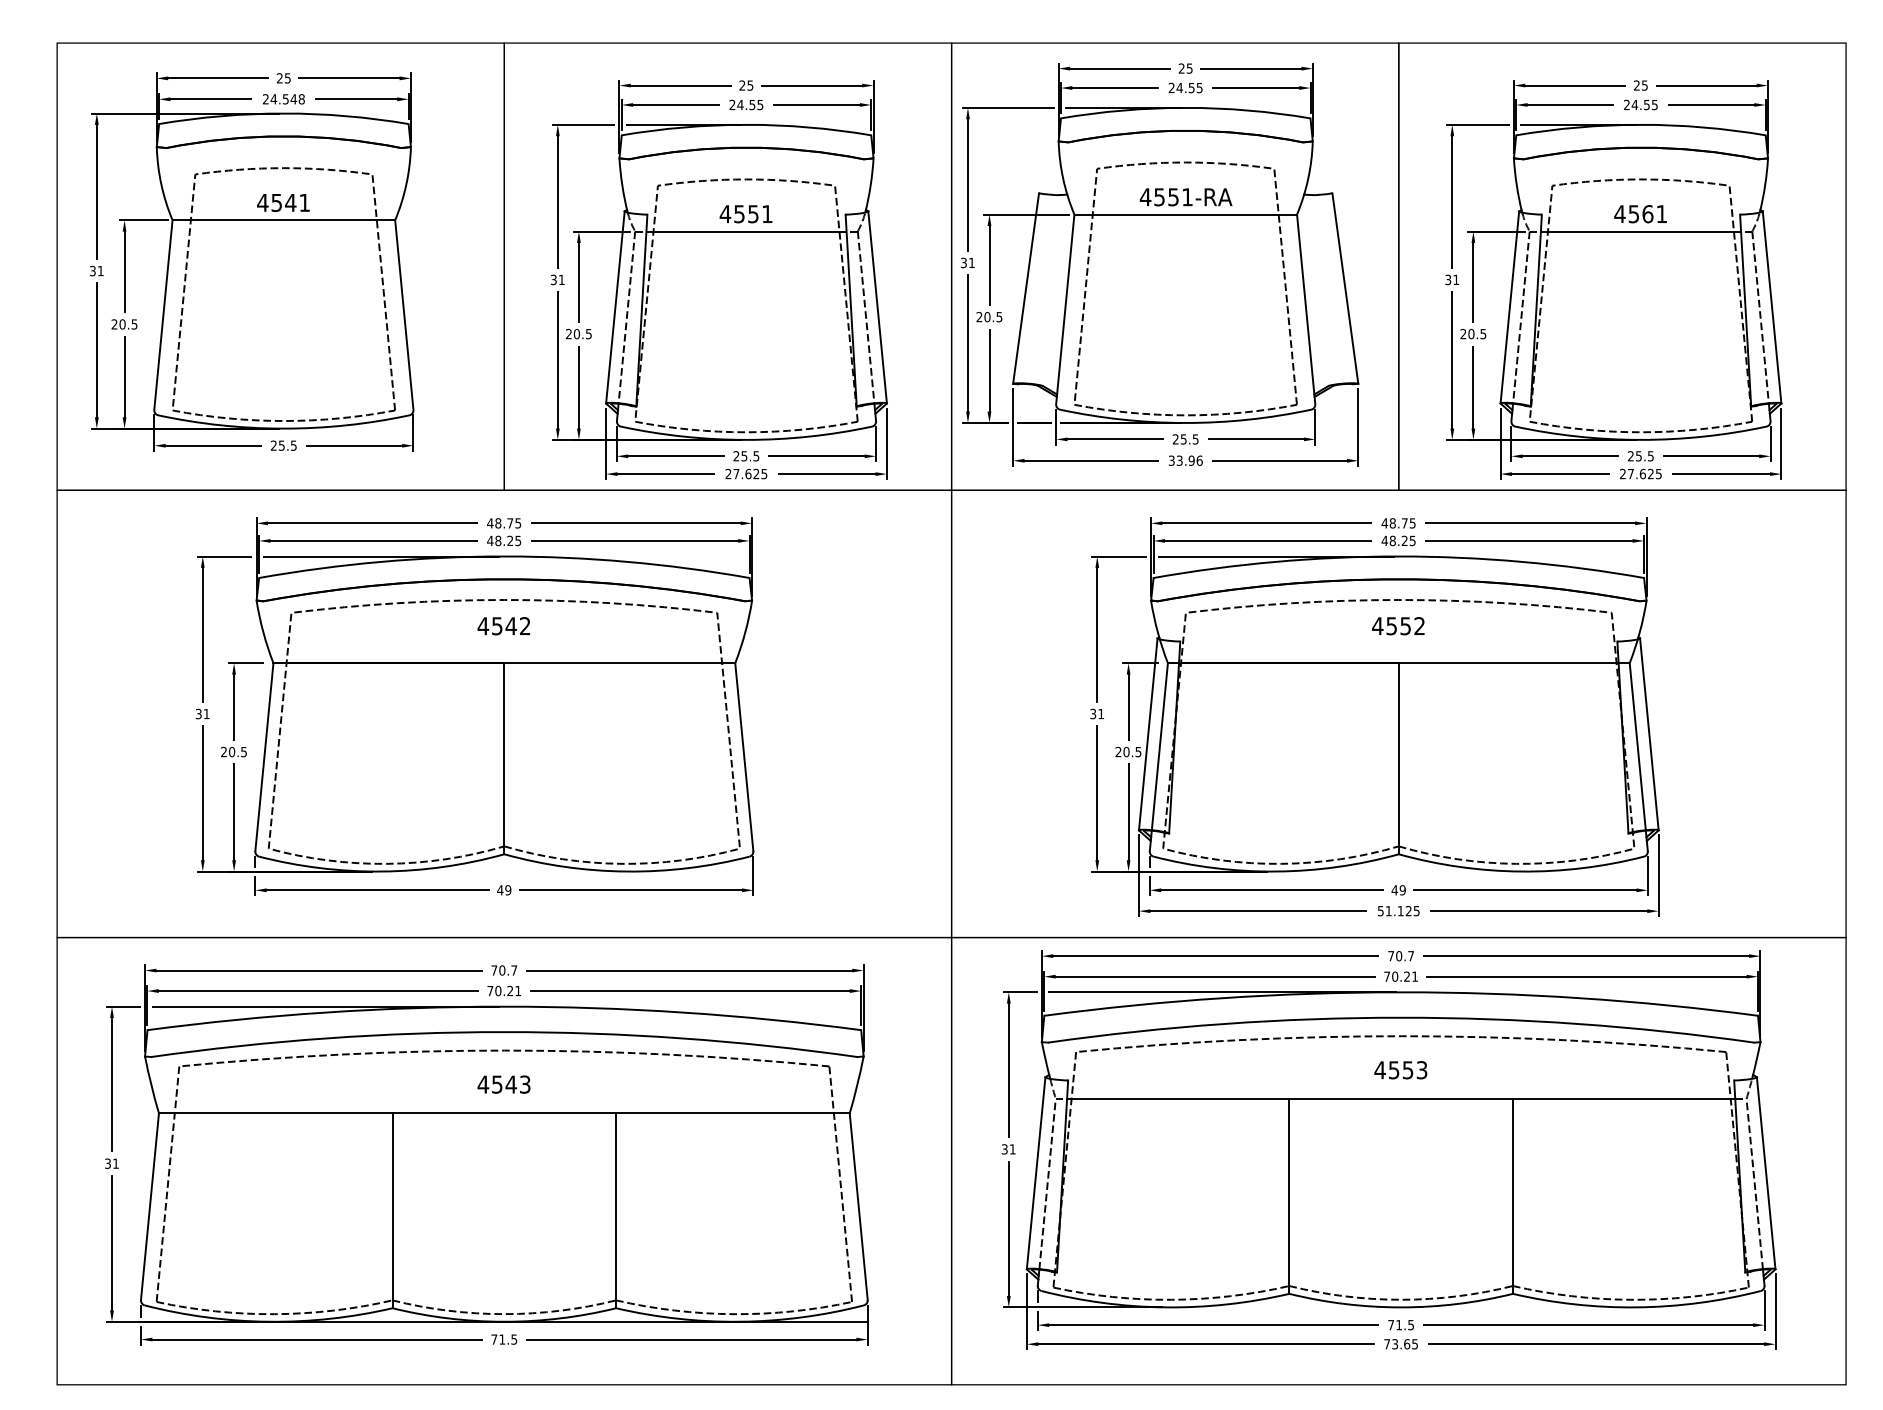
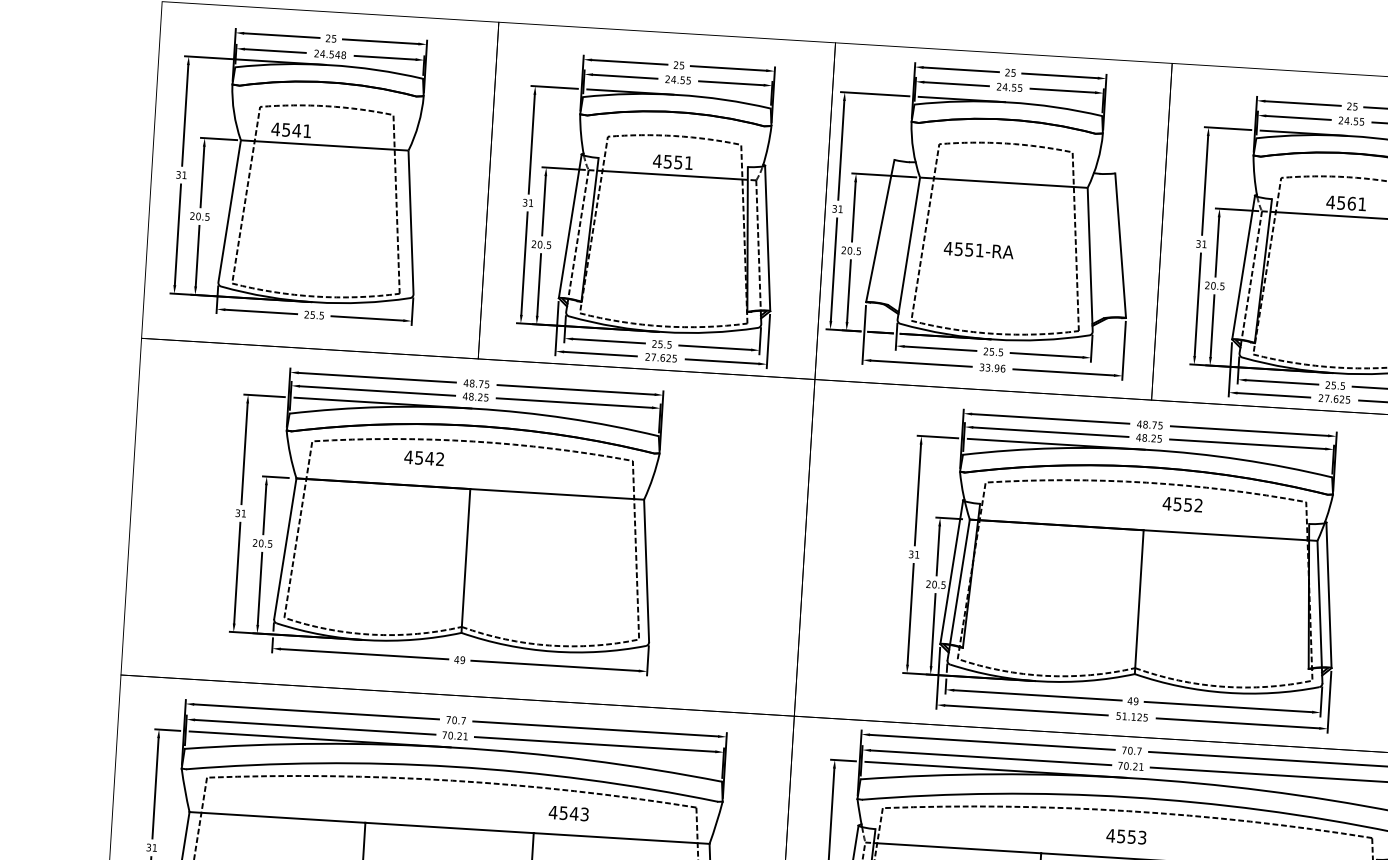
text: (1185, 197) -> (978, 250), moved
text: (283, 202) -> (291, 130), moved
text: (503, 626) -> (423, 458), moved
text: (1398, 626) -> (1182, 504), moved
text: (503, 1084) -> (568, 813), moved

